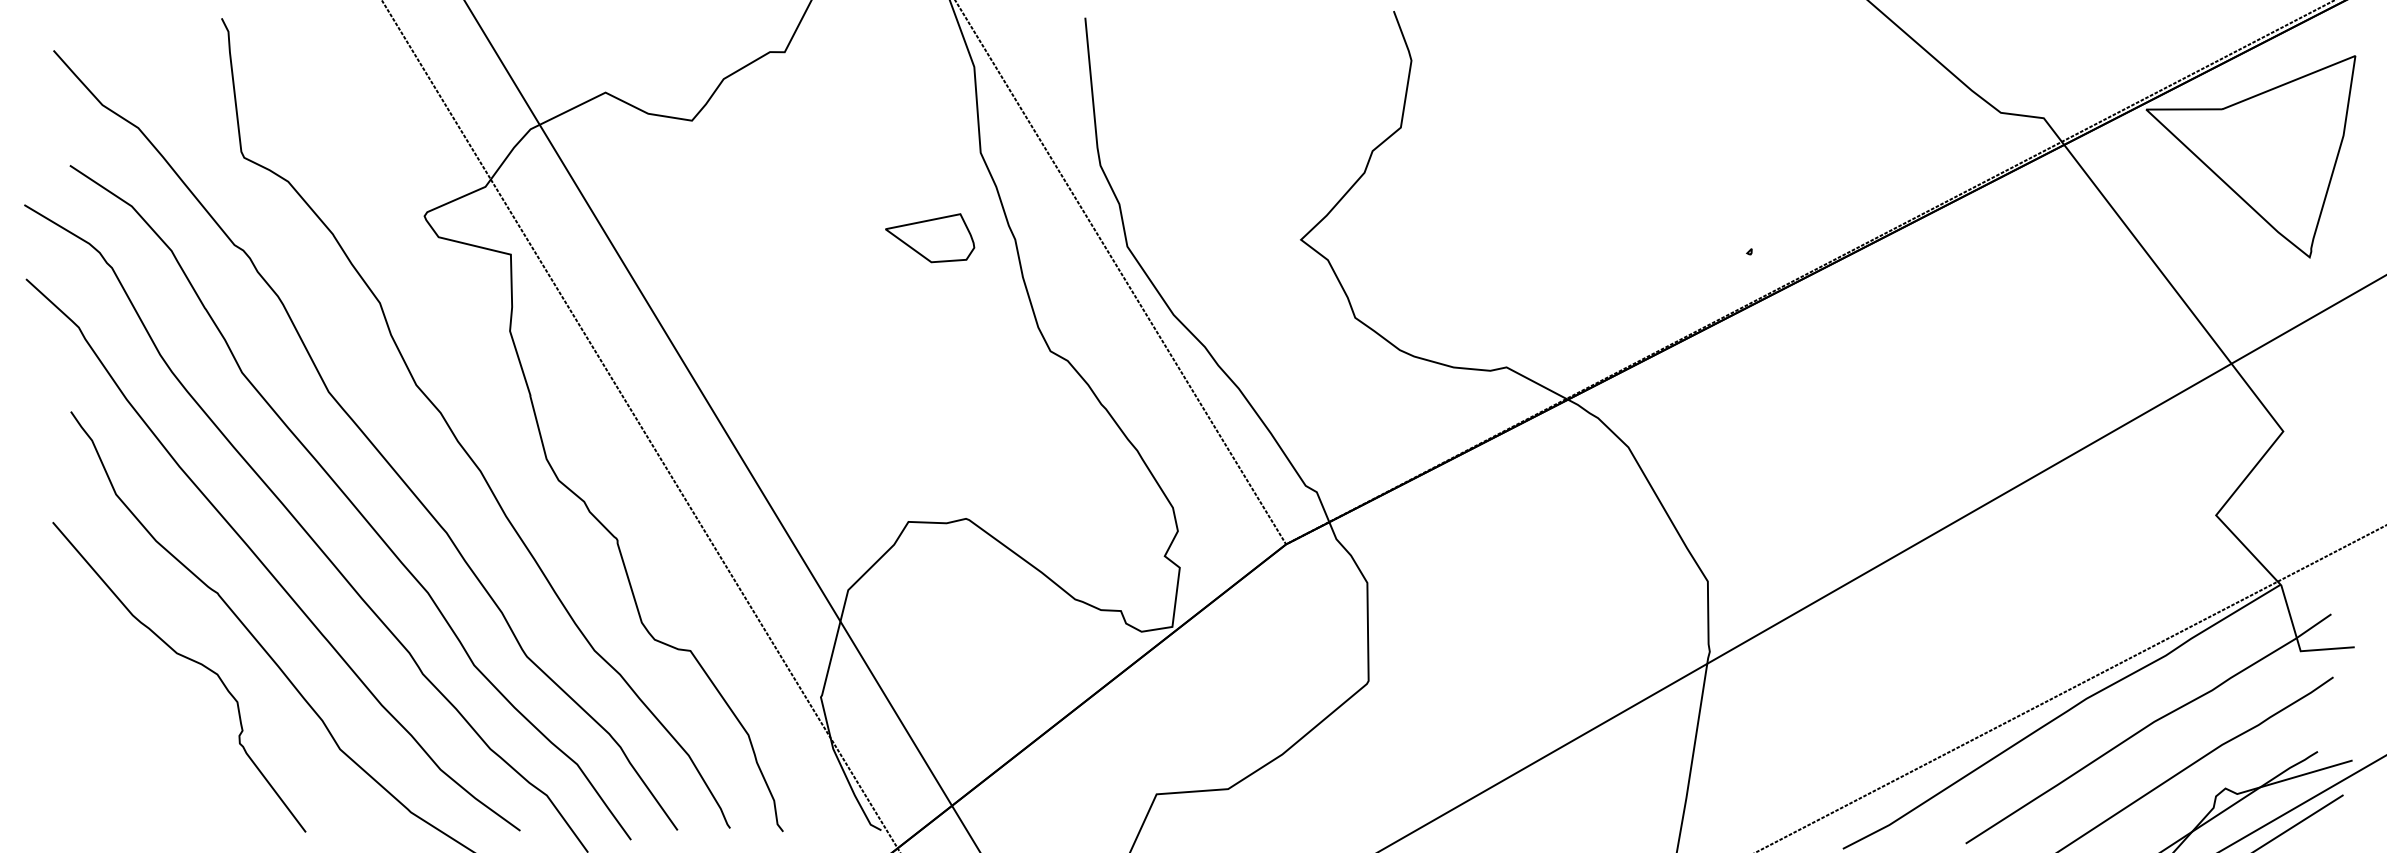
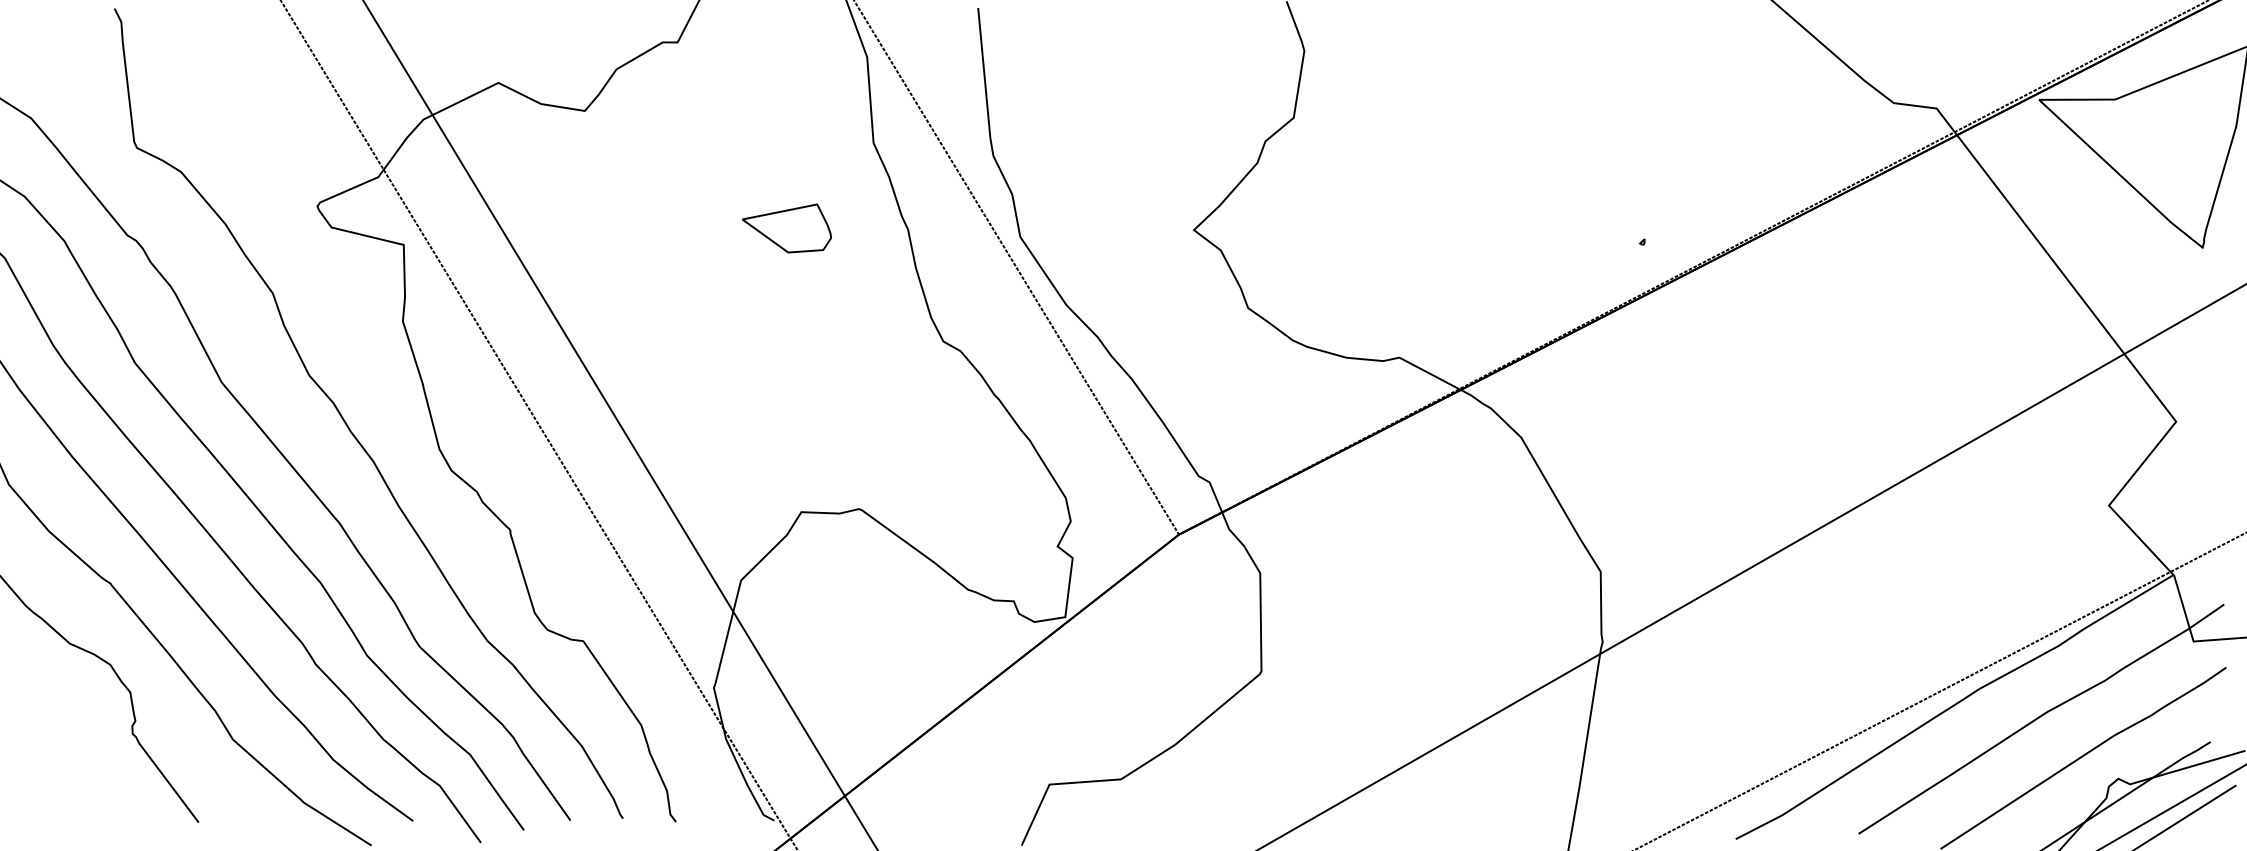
part: (930, 238) -> (787, 228), moved

